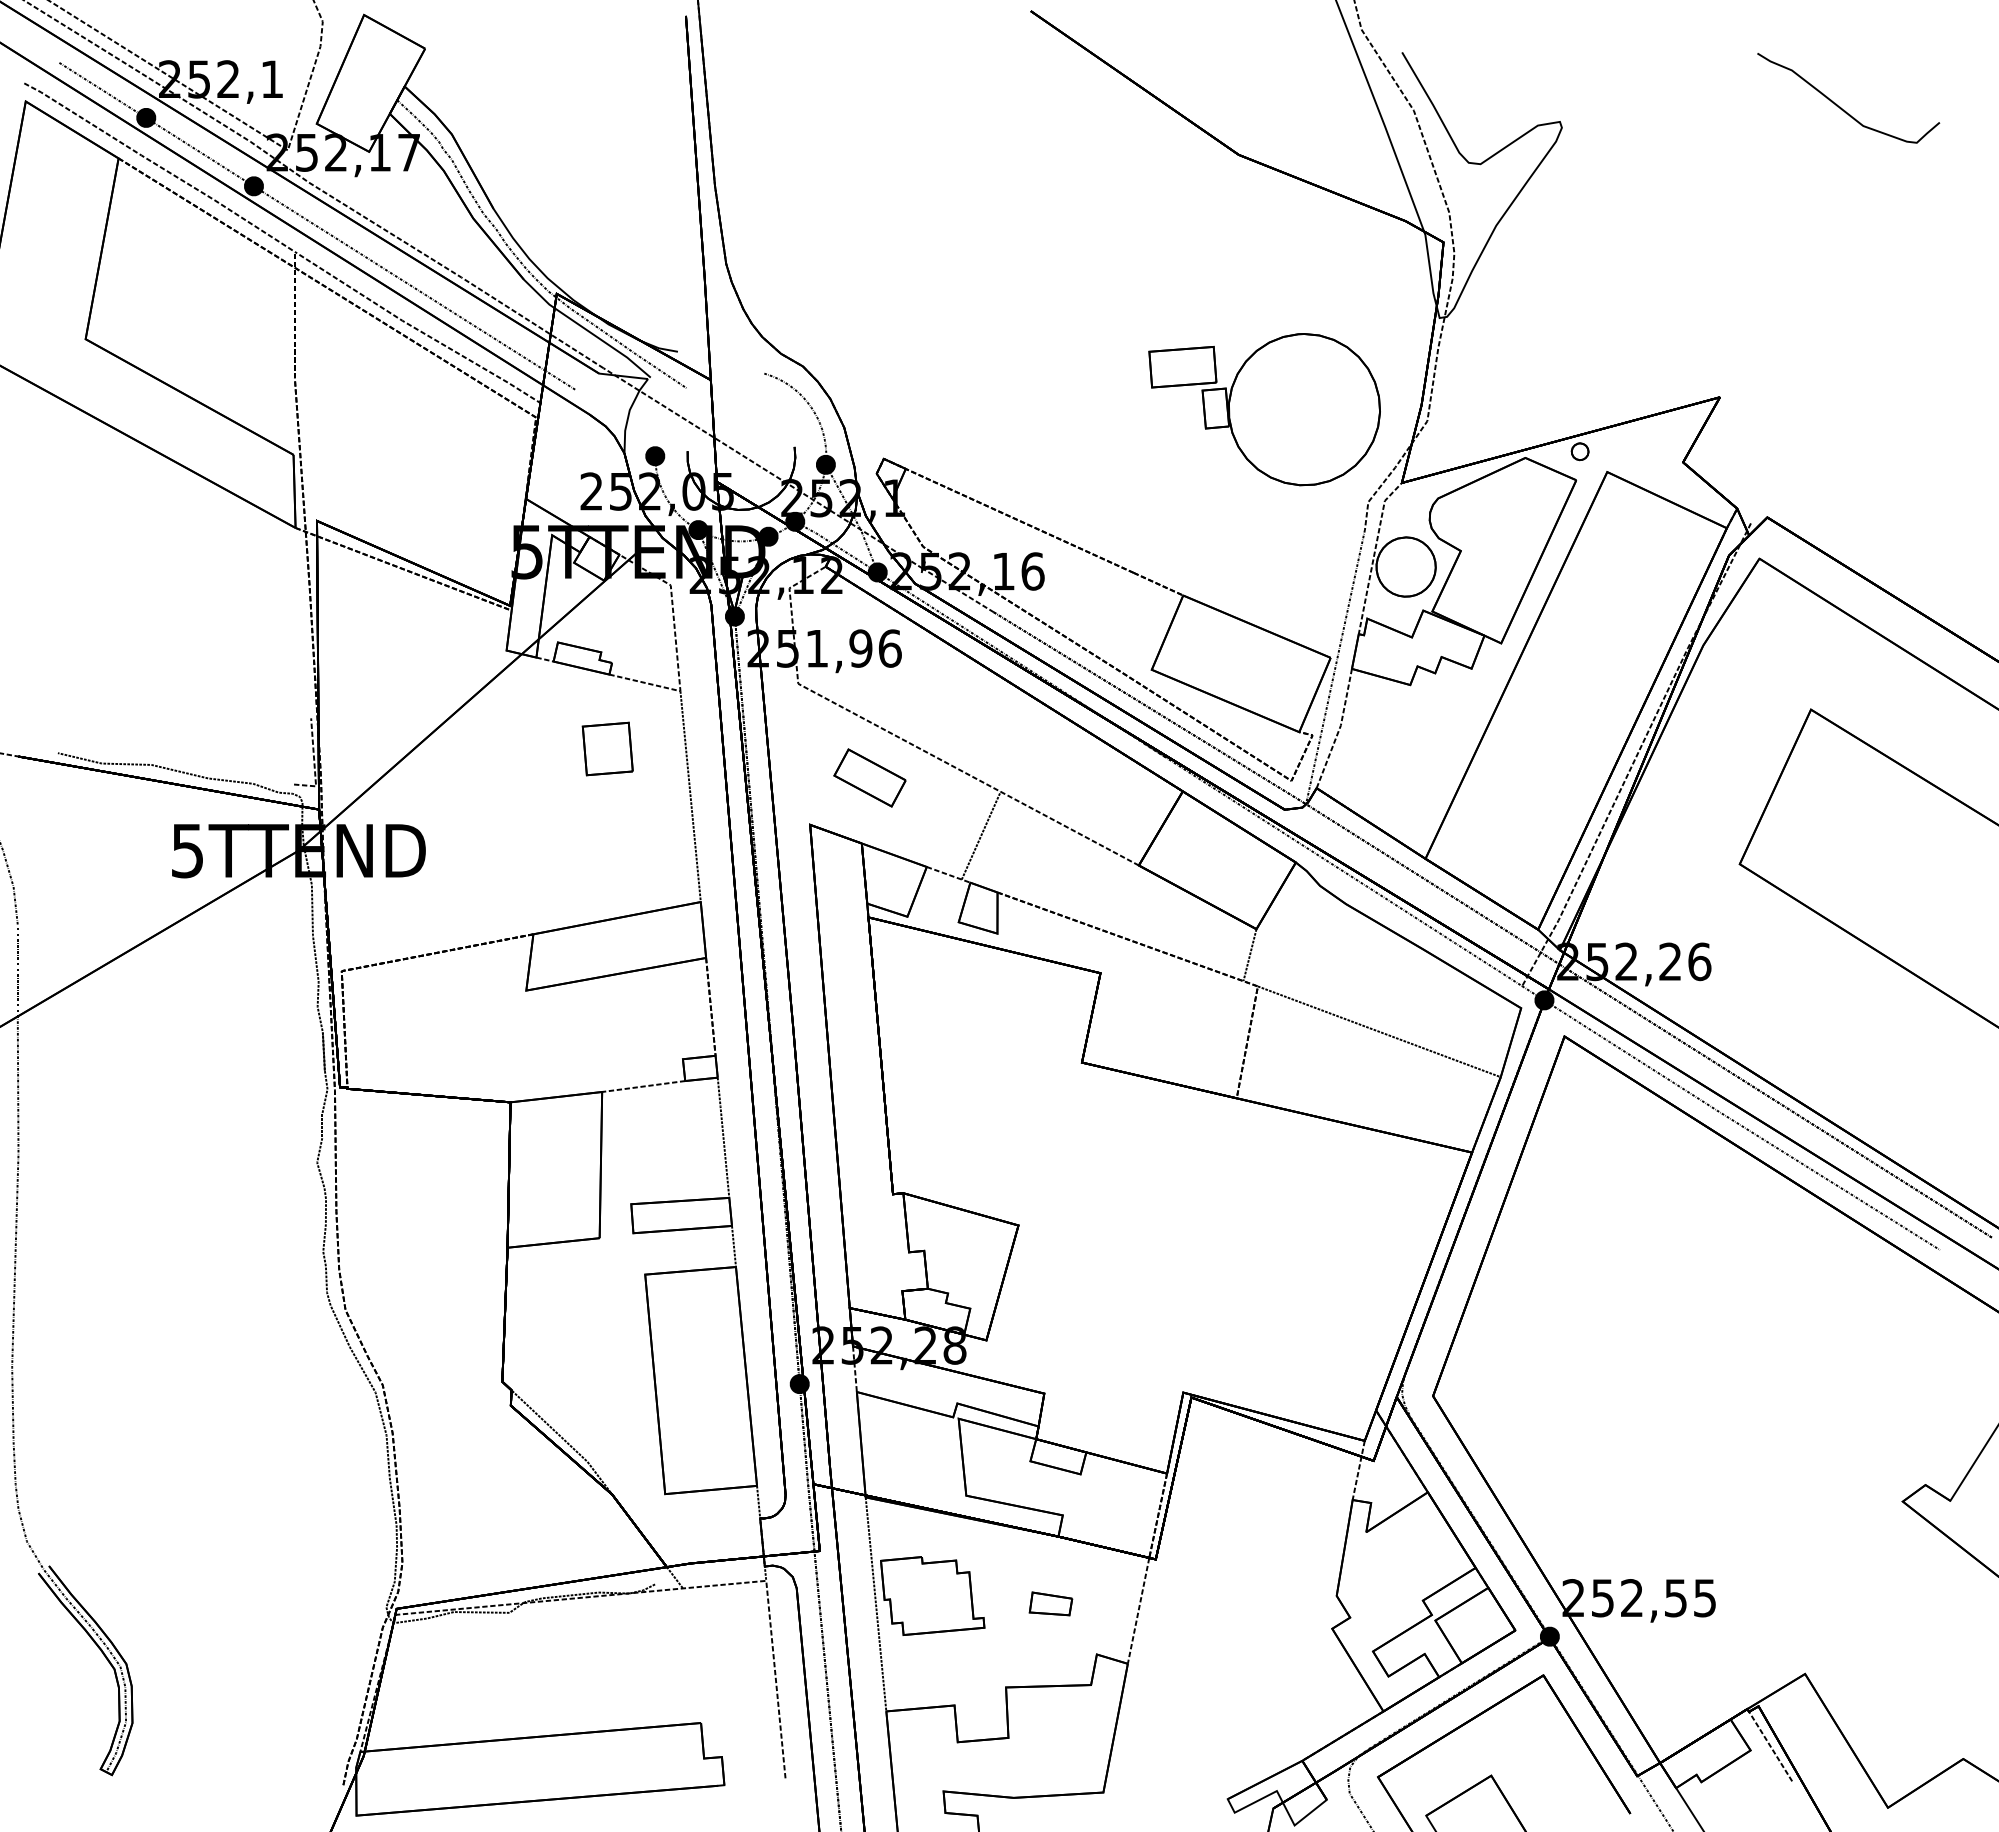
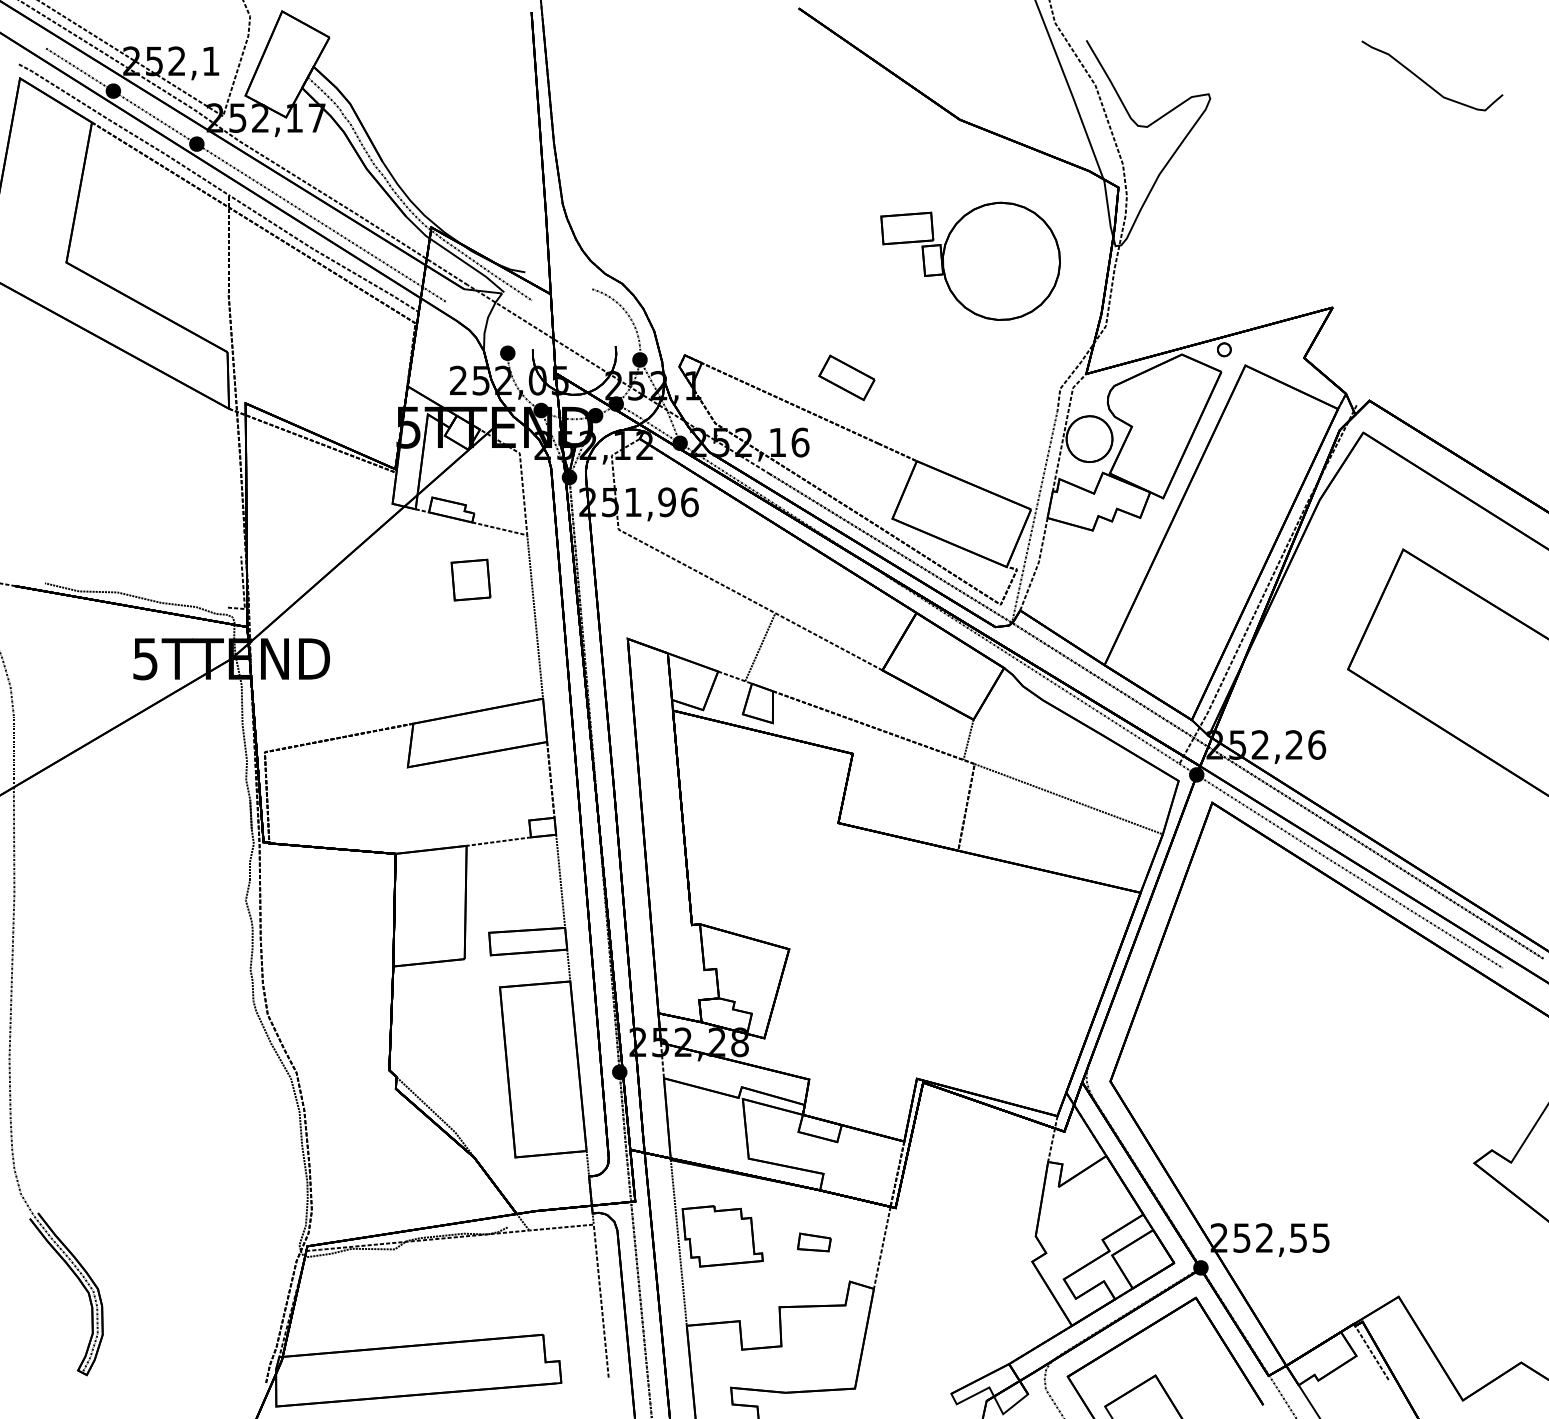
part: (1264, 409) -> (970, 261), moved
part: (869, 777) -> (846, 377), moved

